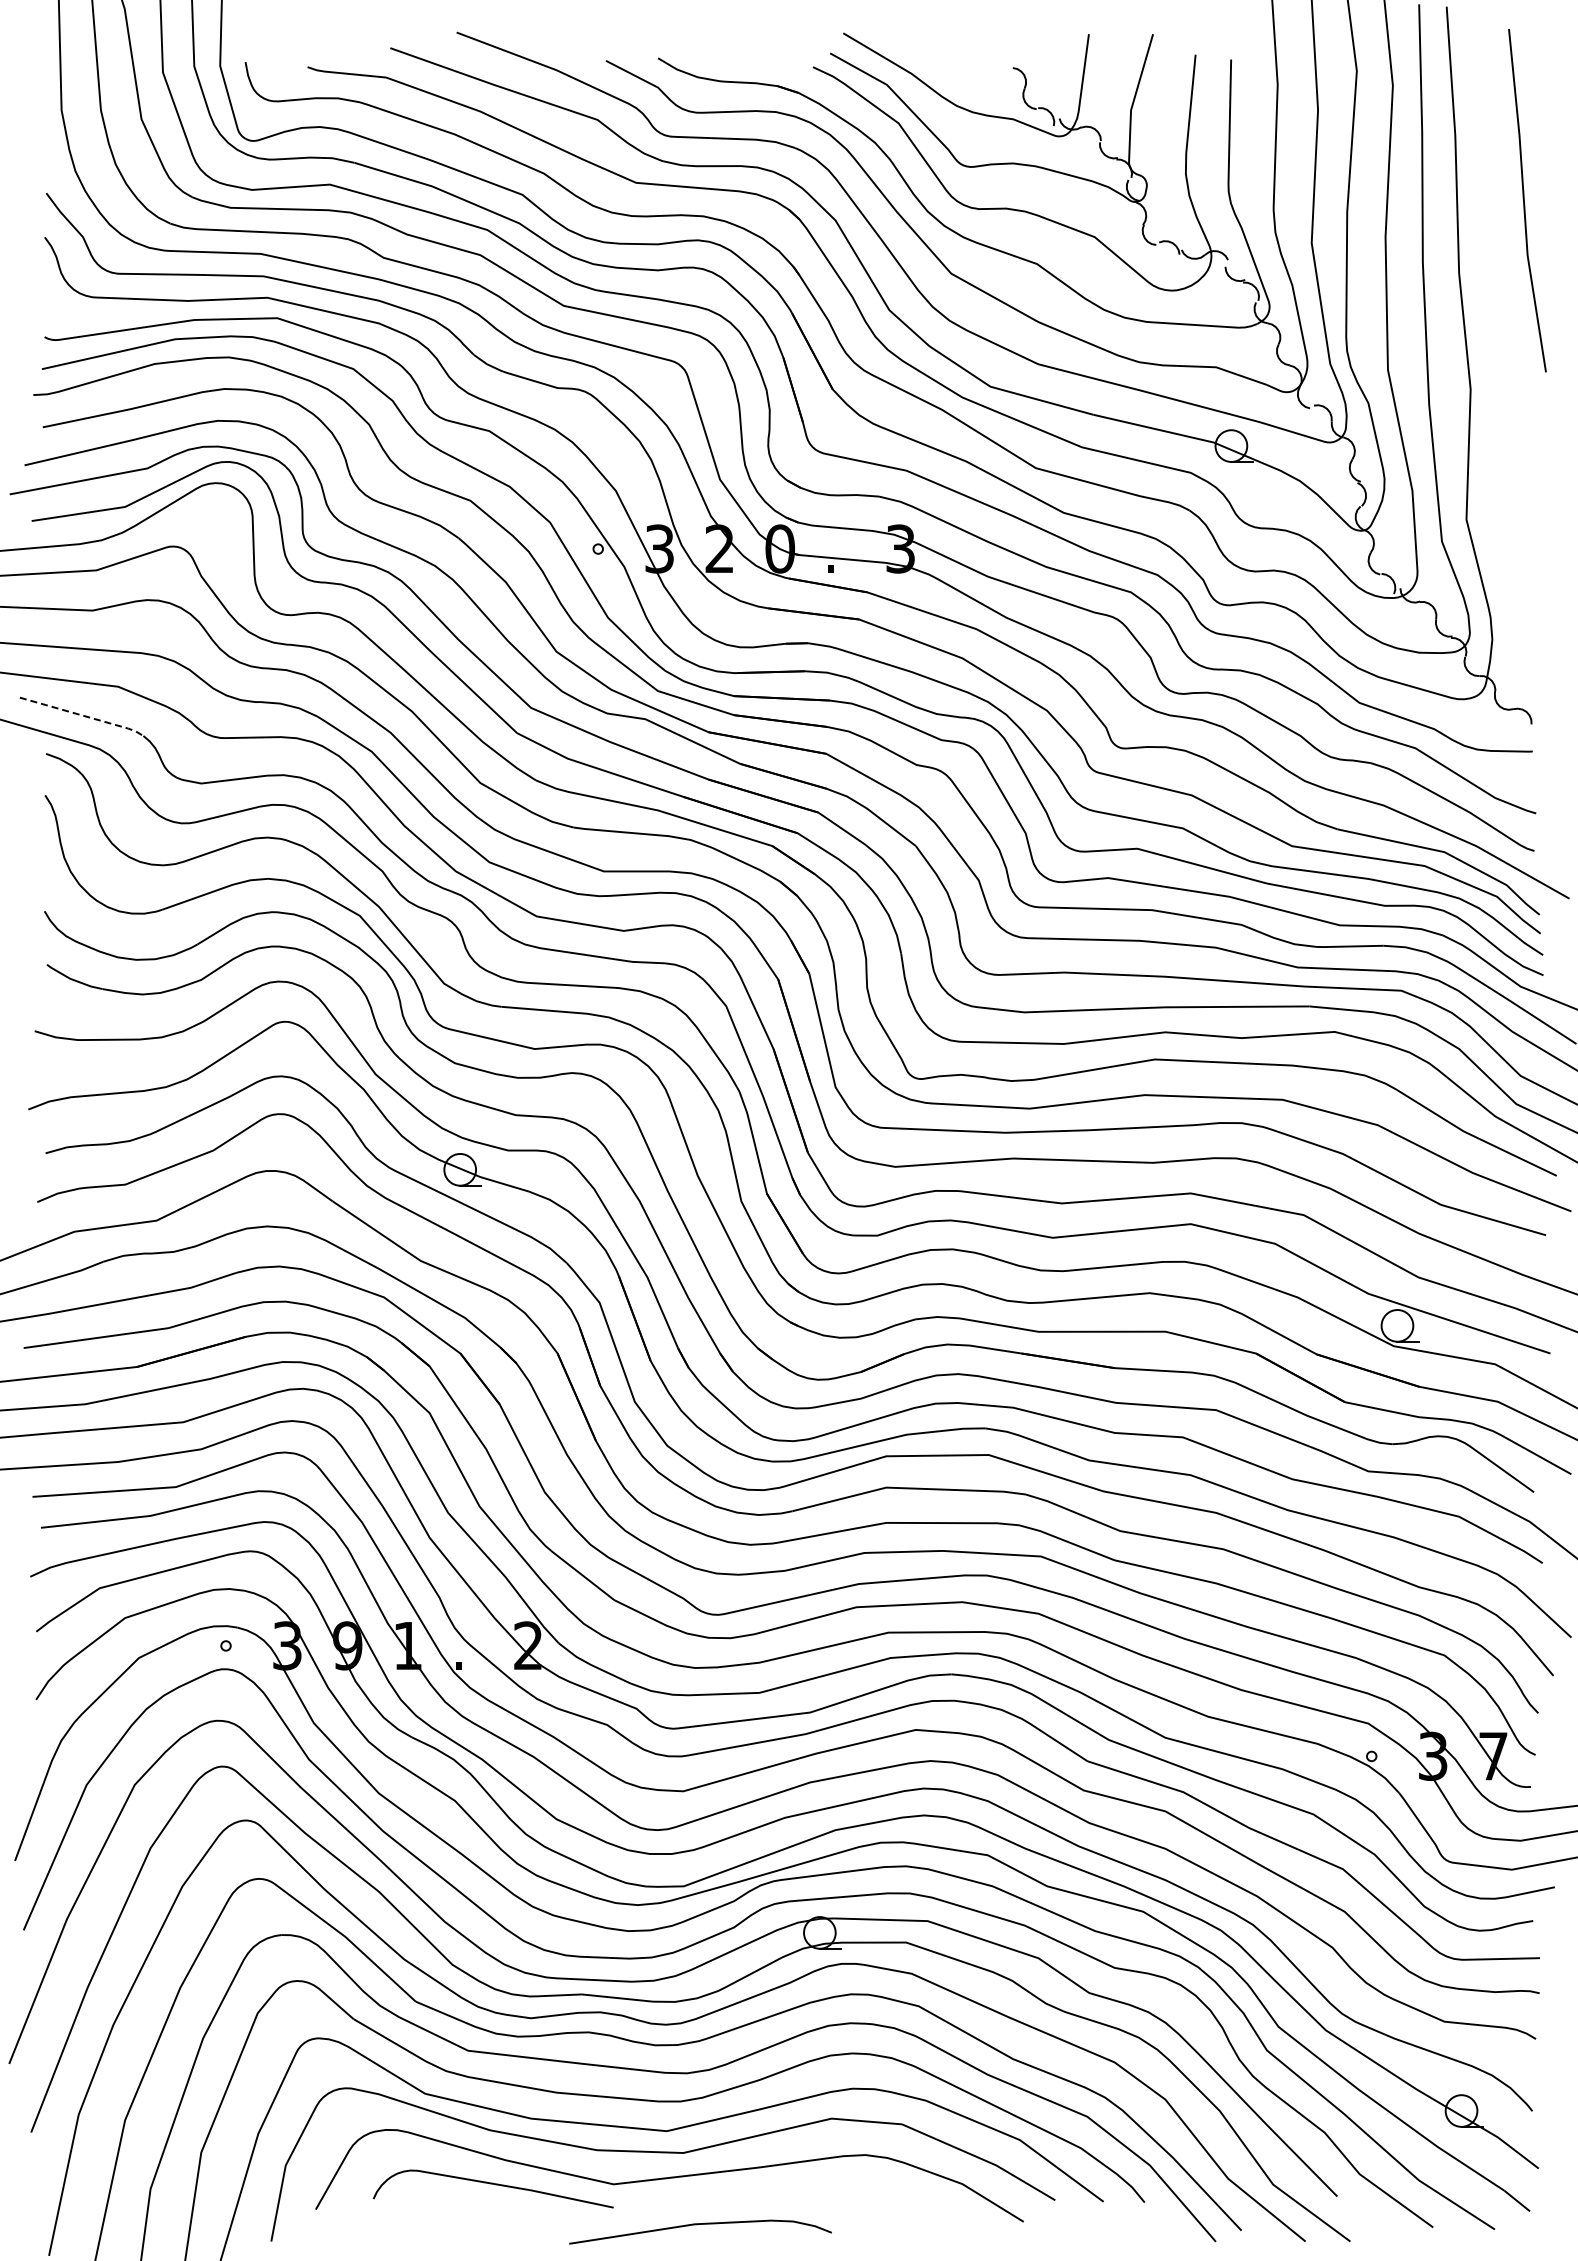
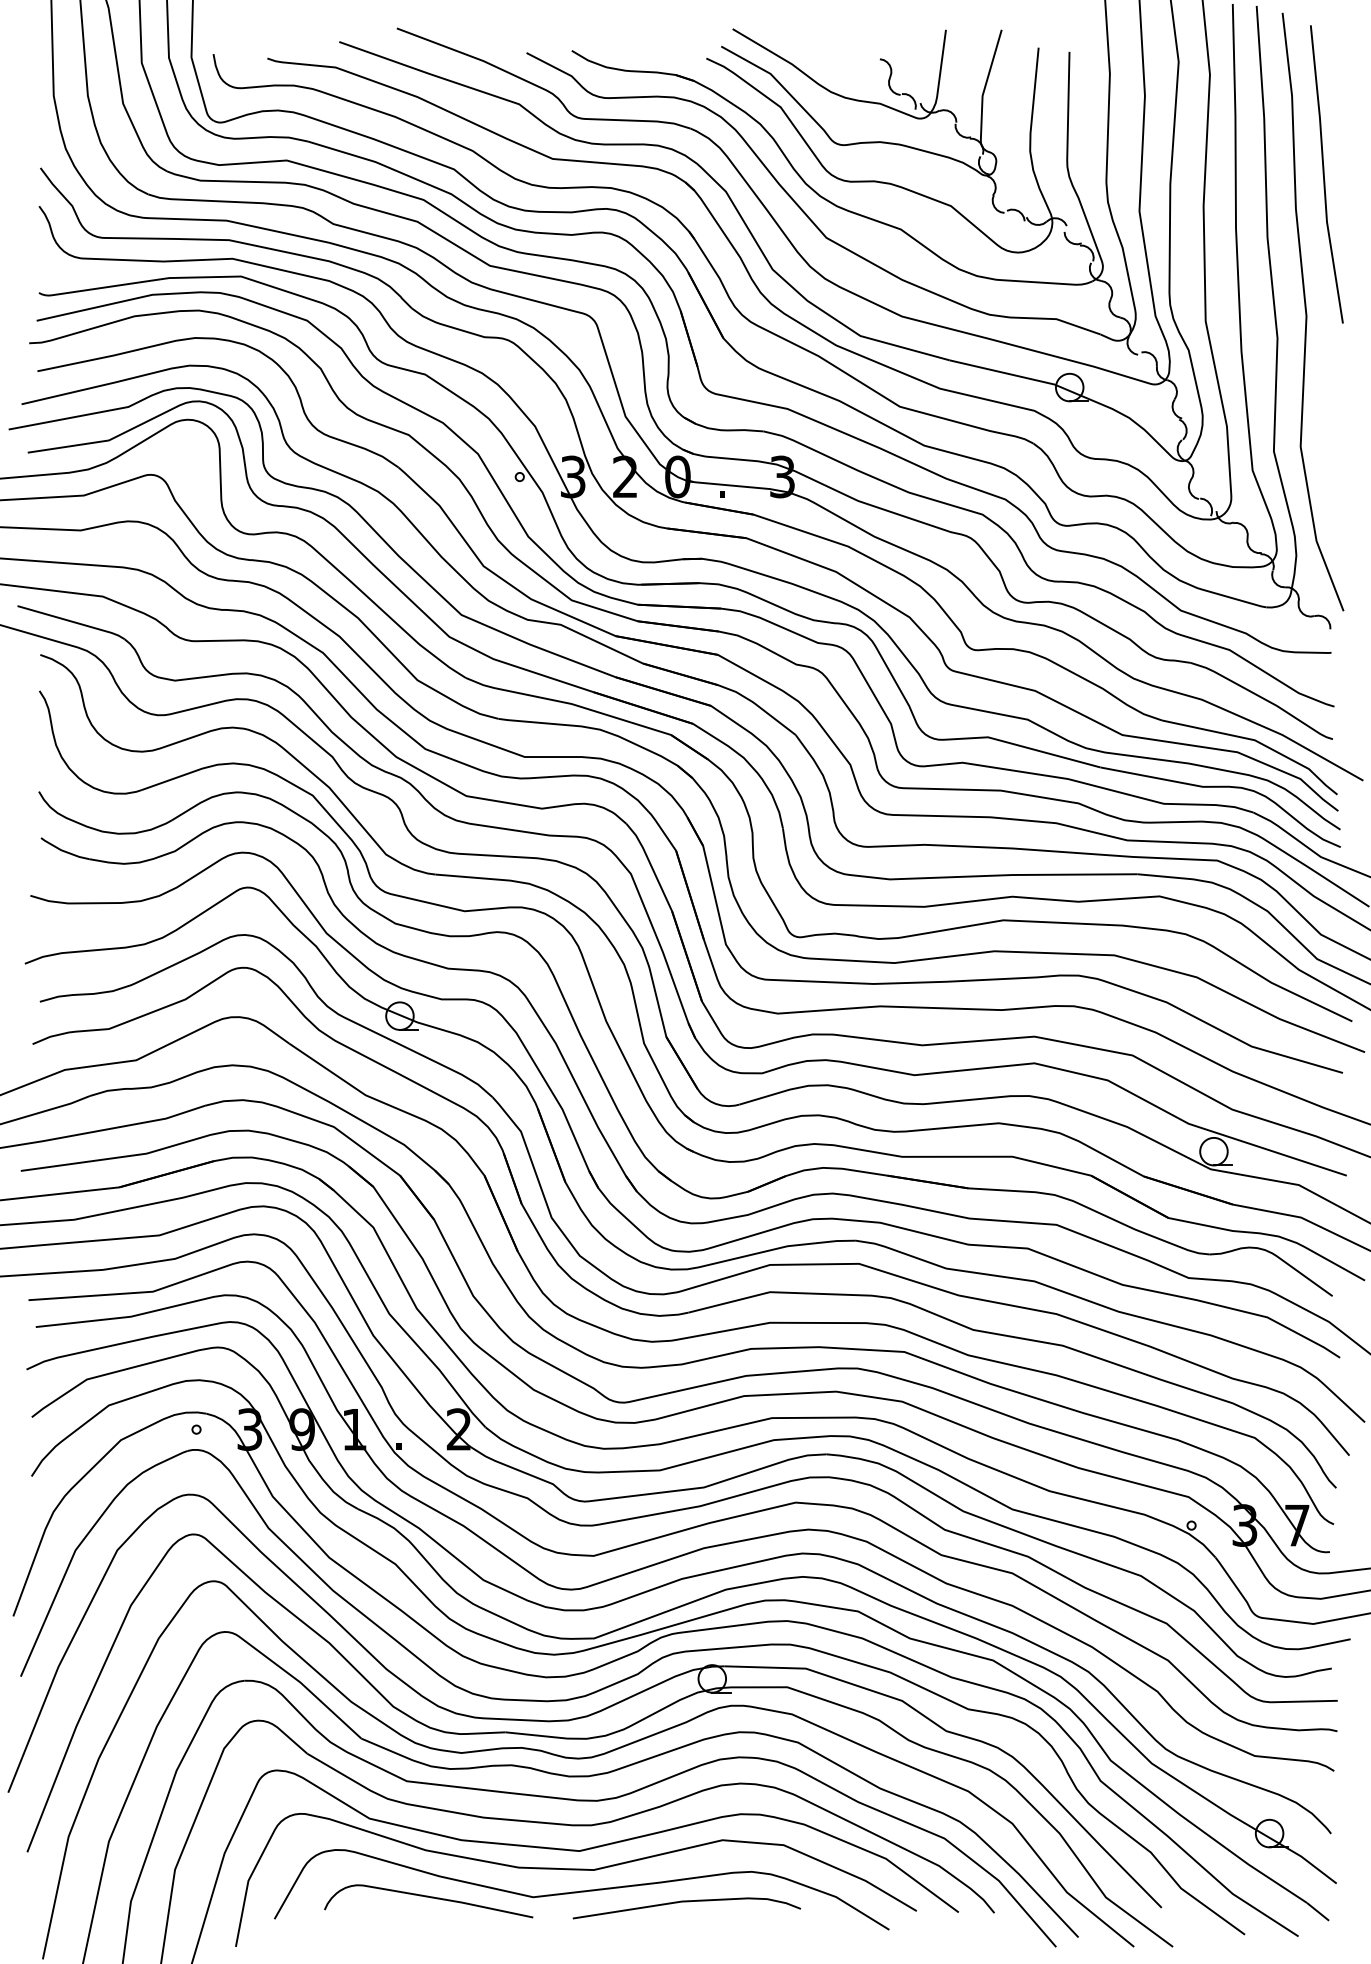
curve: (1504, 358) -> (1306, 311), added
line: (84, 716) -> (73, 622), dashed -> solid
curve: (697, 2225) -> (684, 1902), moved

